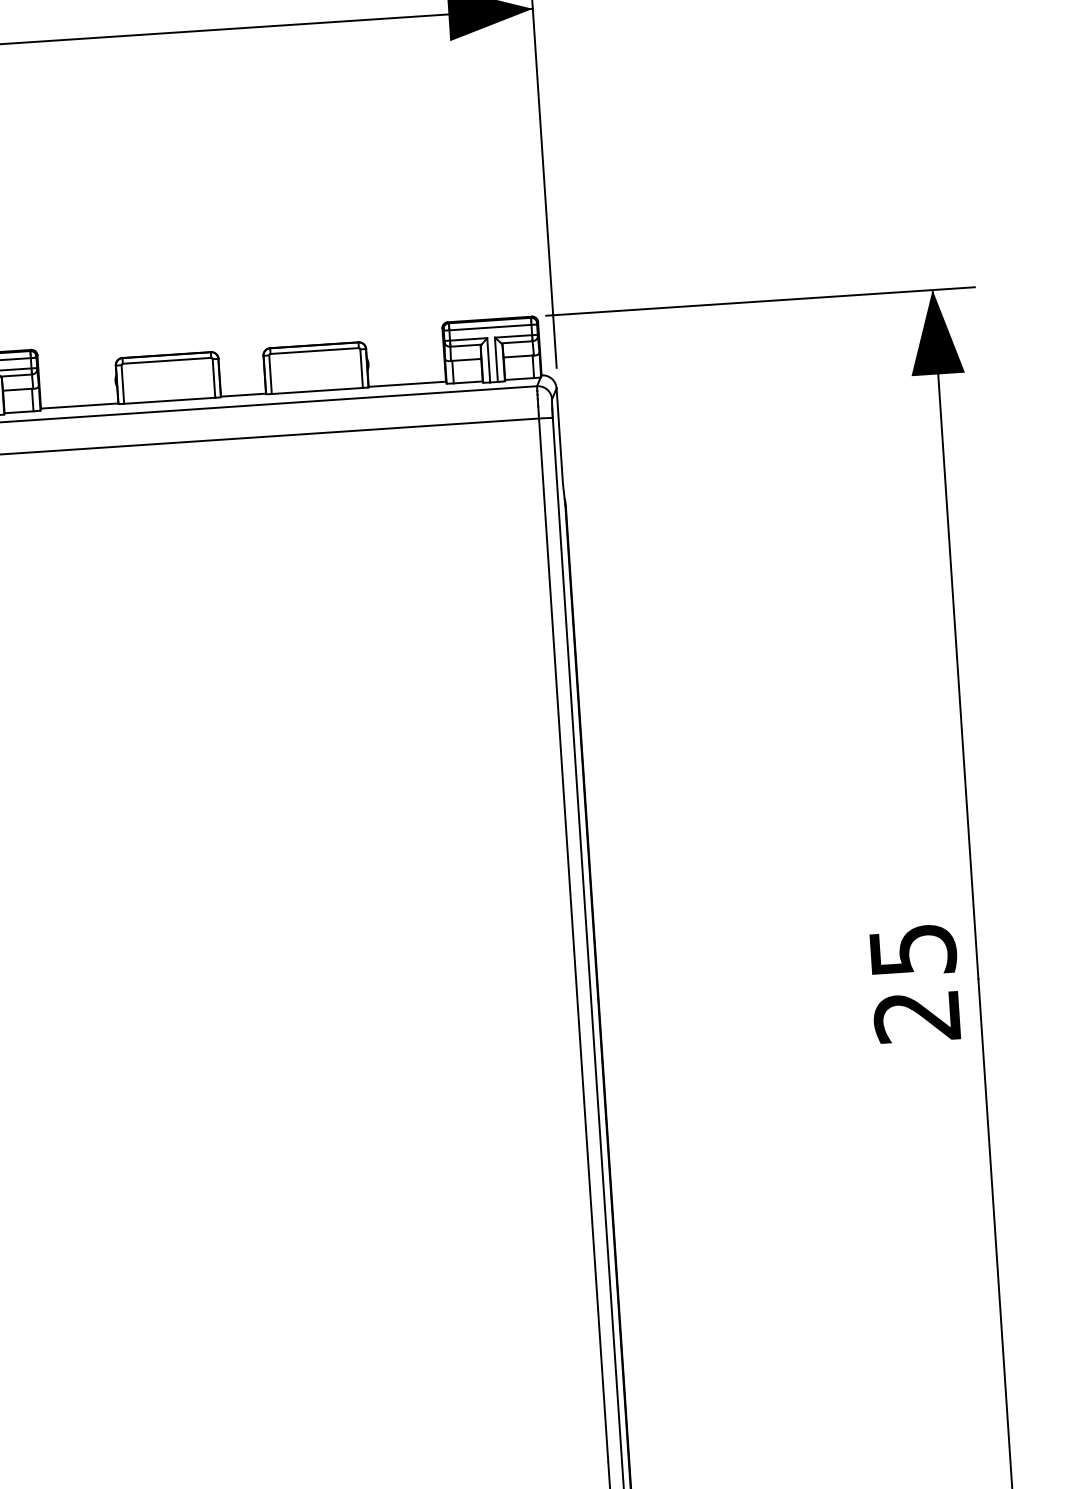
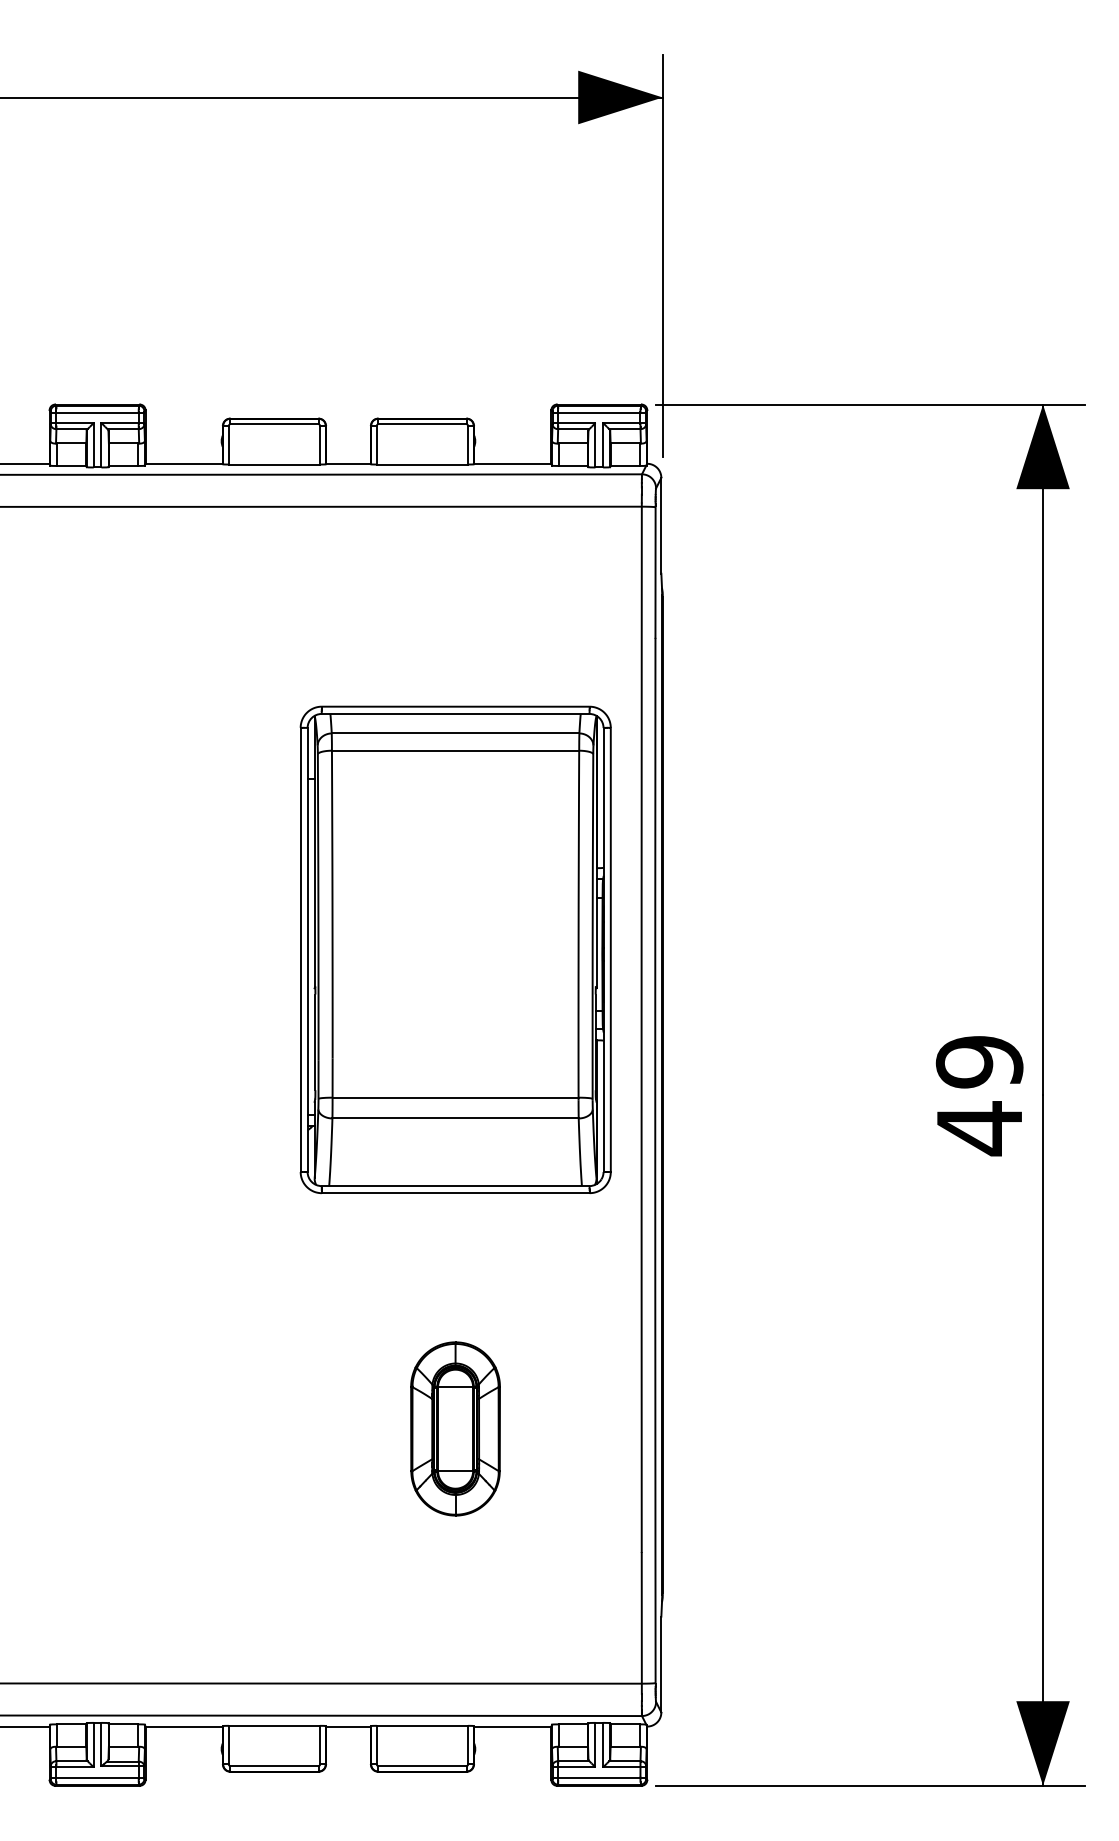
part: (382, 872) -> (455, 949), added
text: (915, 984) -> (979, 1096), 25 -> 49
part: (414, 1350) -> (455, 1428), added

